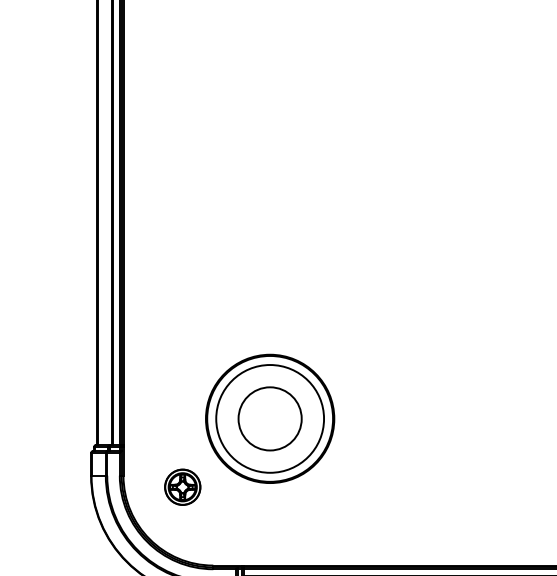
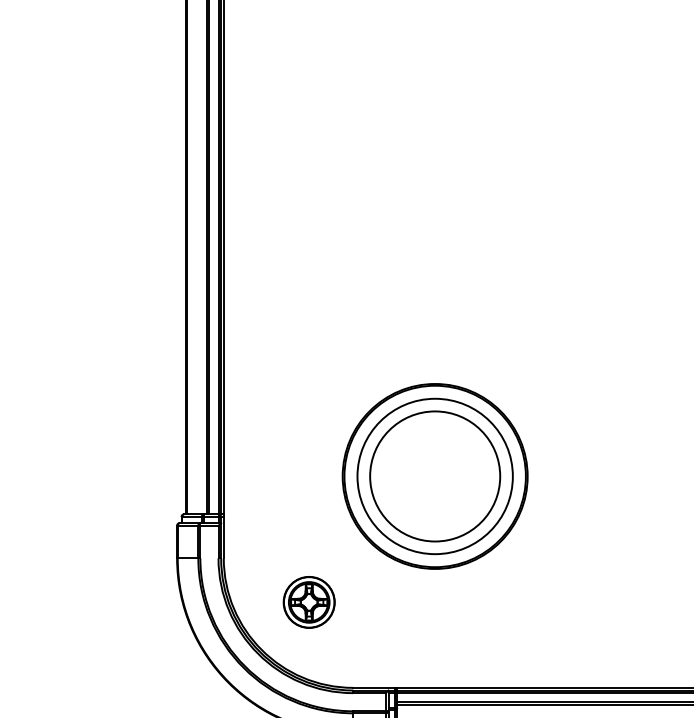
circle: (270, 418) -> (435, 475), size x1.43
part: (182, 486) -> (308, 601), moved

